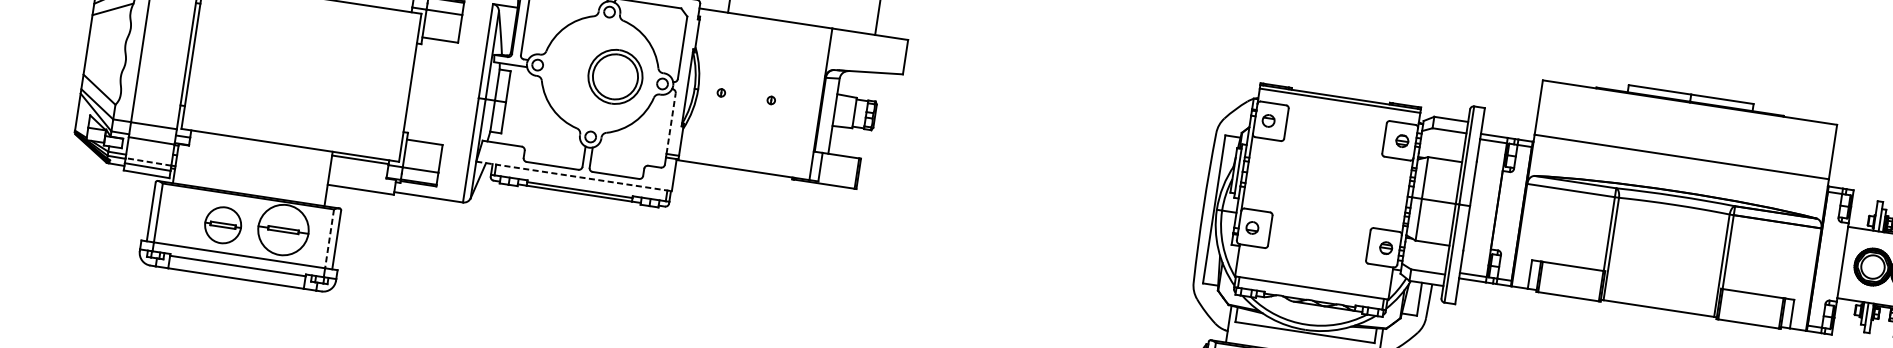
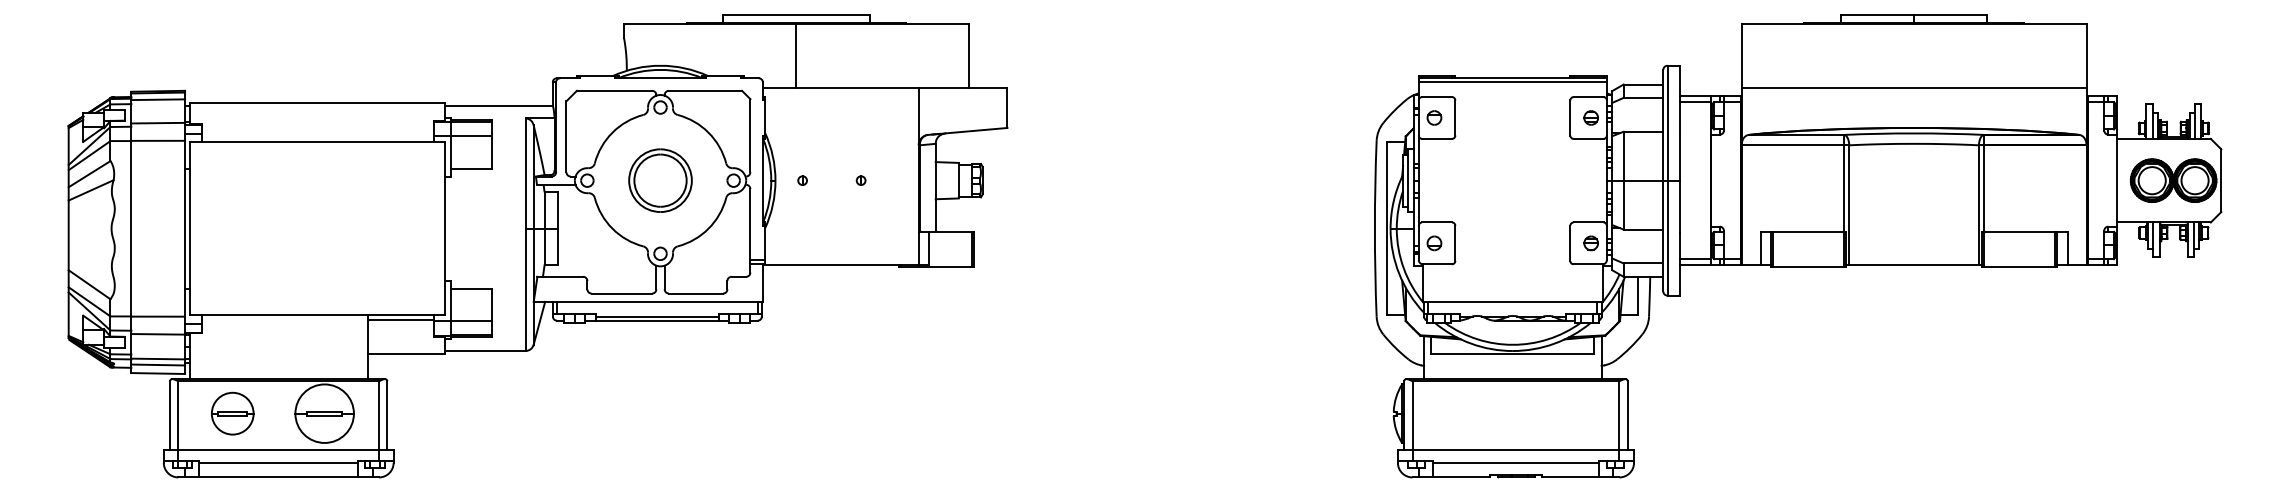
part: (615, 76) -> (660, 180), moved
line: (671, 123) -> (750, 224), dashed -> solid
line: (148, 162) -> (158, 359), dashed -> solid
line: (574, 176) -> (648, 301), dashed -> solid
part: (222, 225) -> (232, 413), moved
line: (329, 239) -> (379, 416), dashed -> solid

